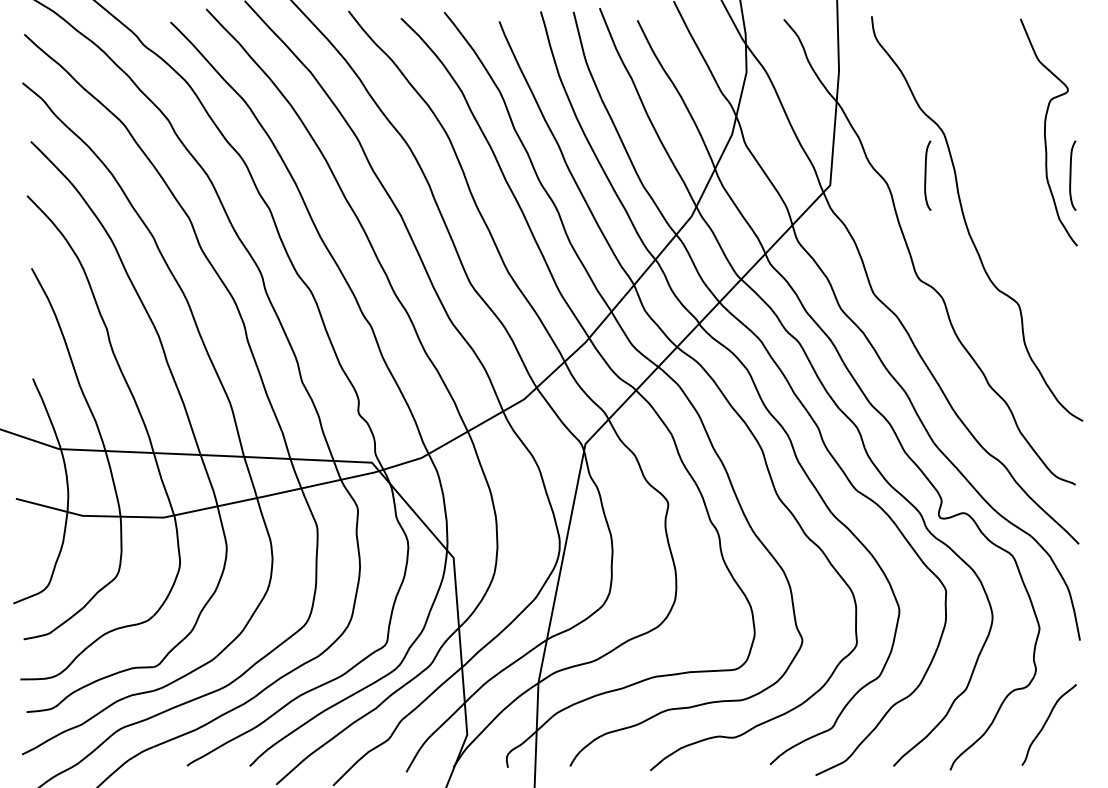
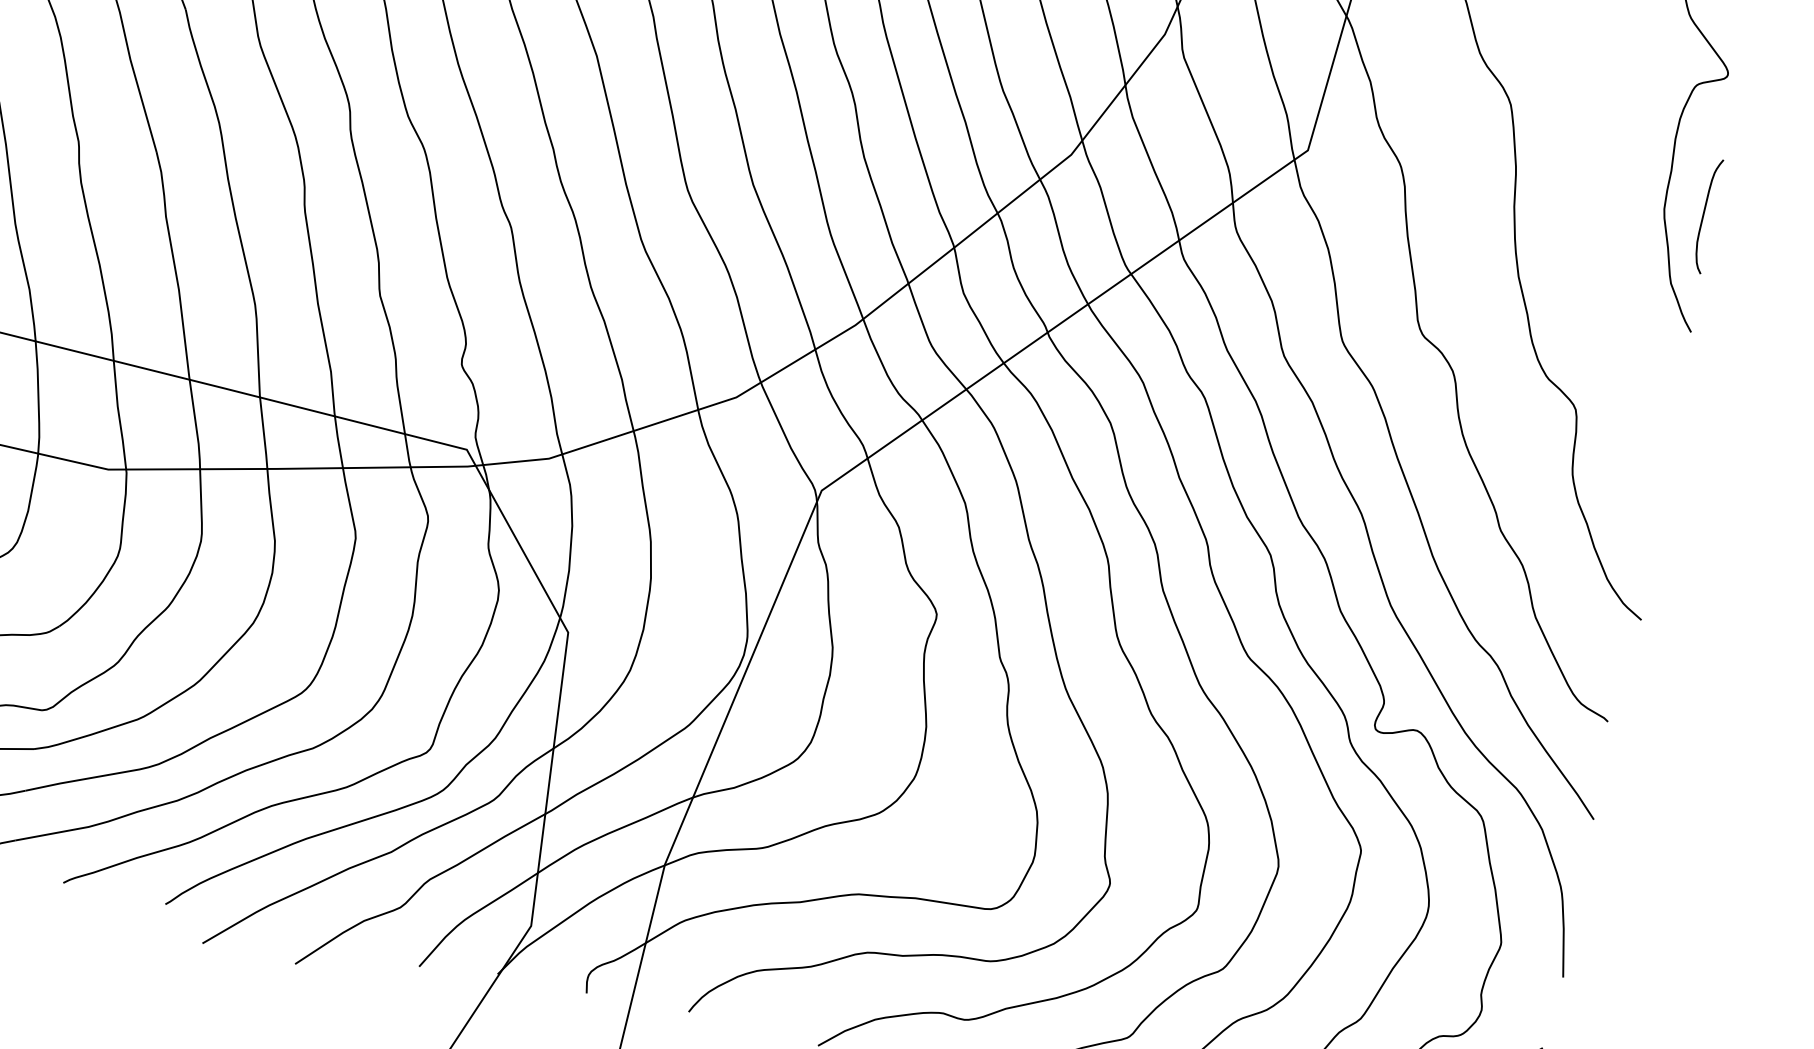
curve: (926, 175) -> (1468, 166), removed

